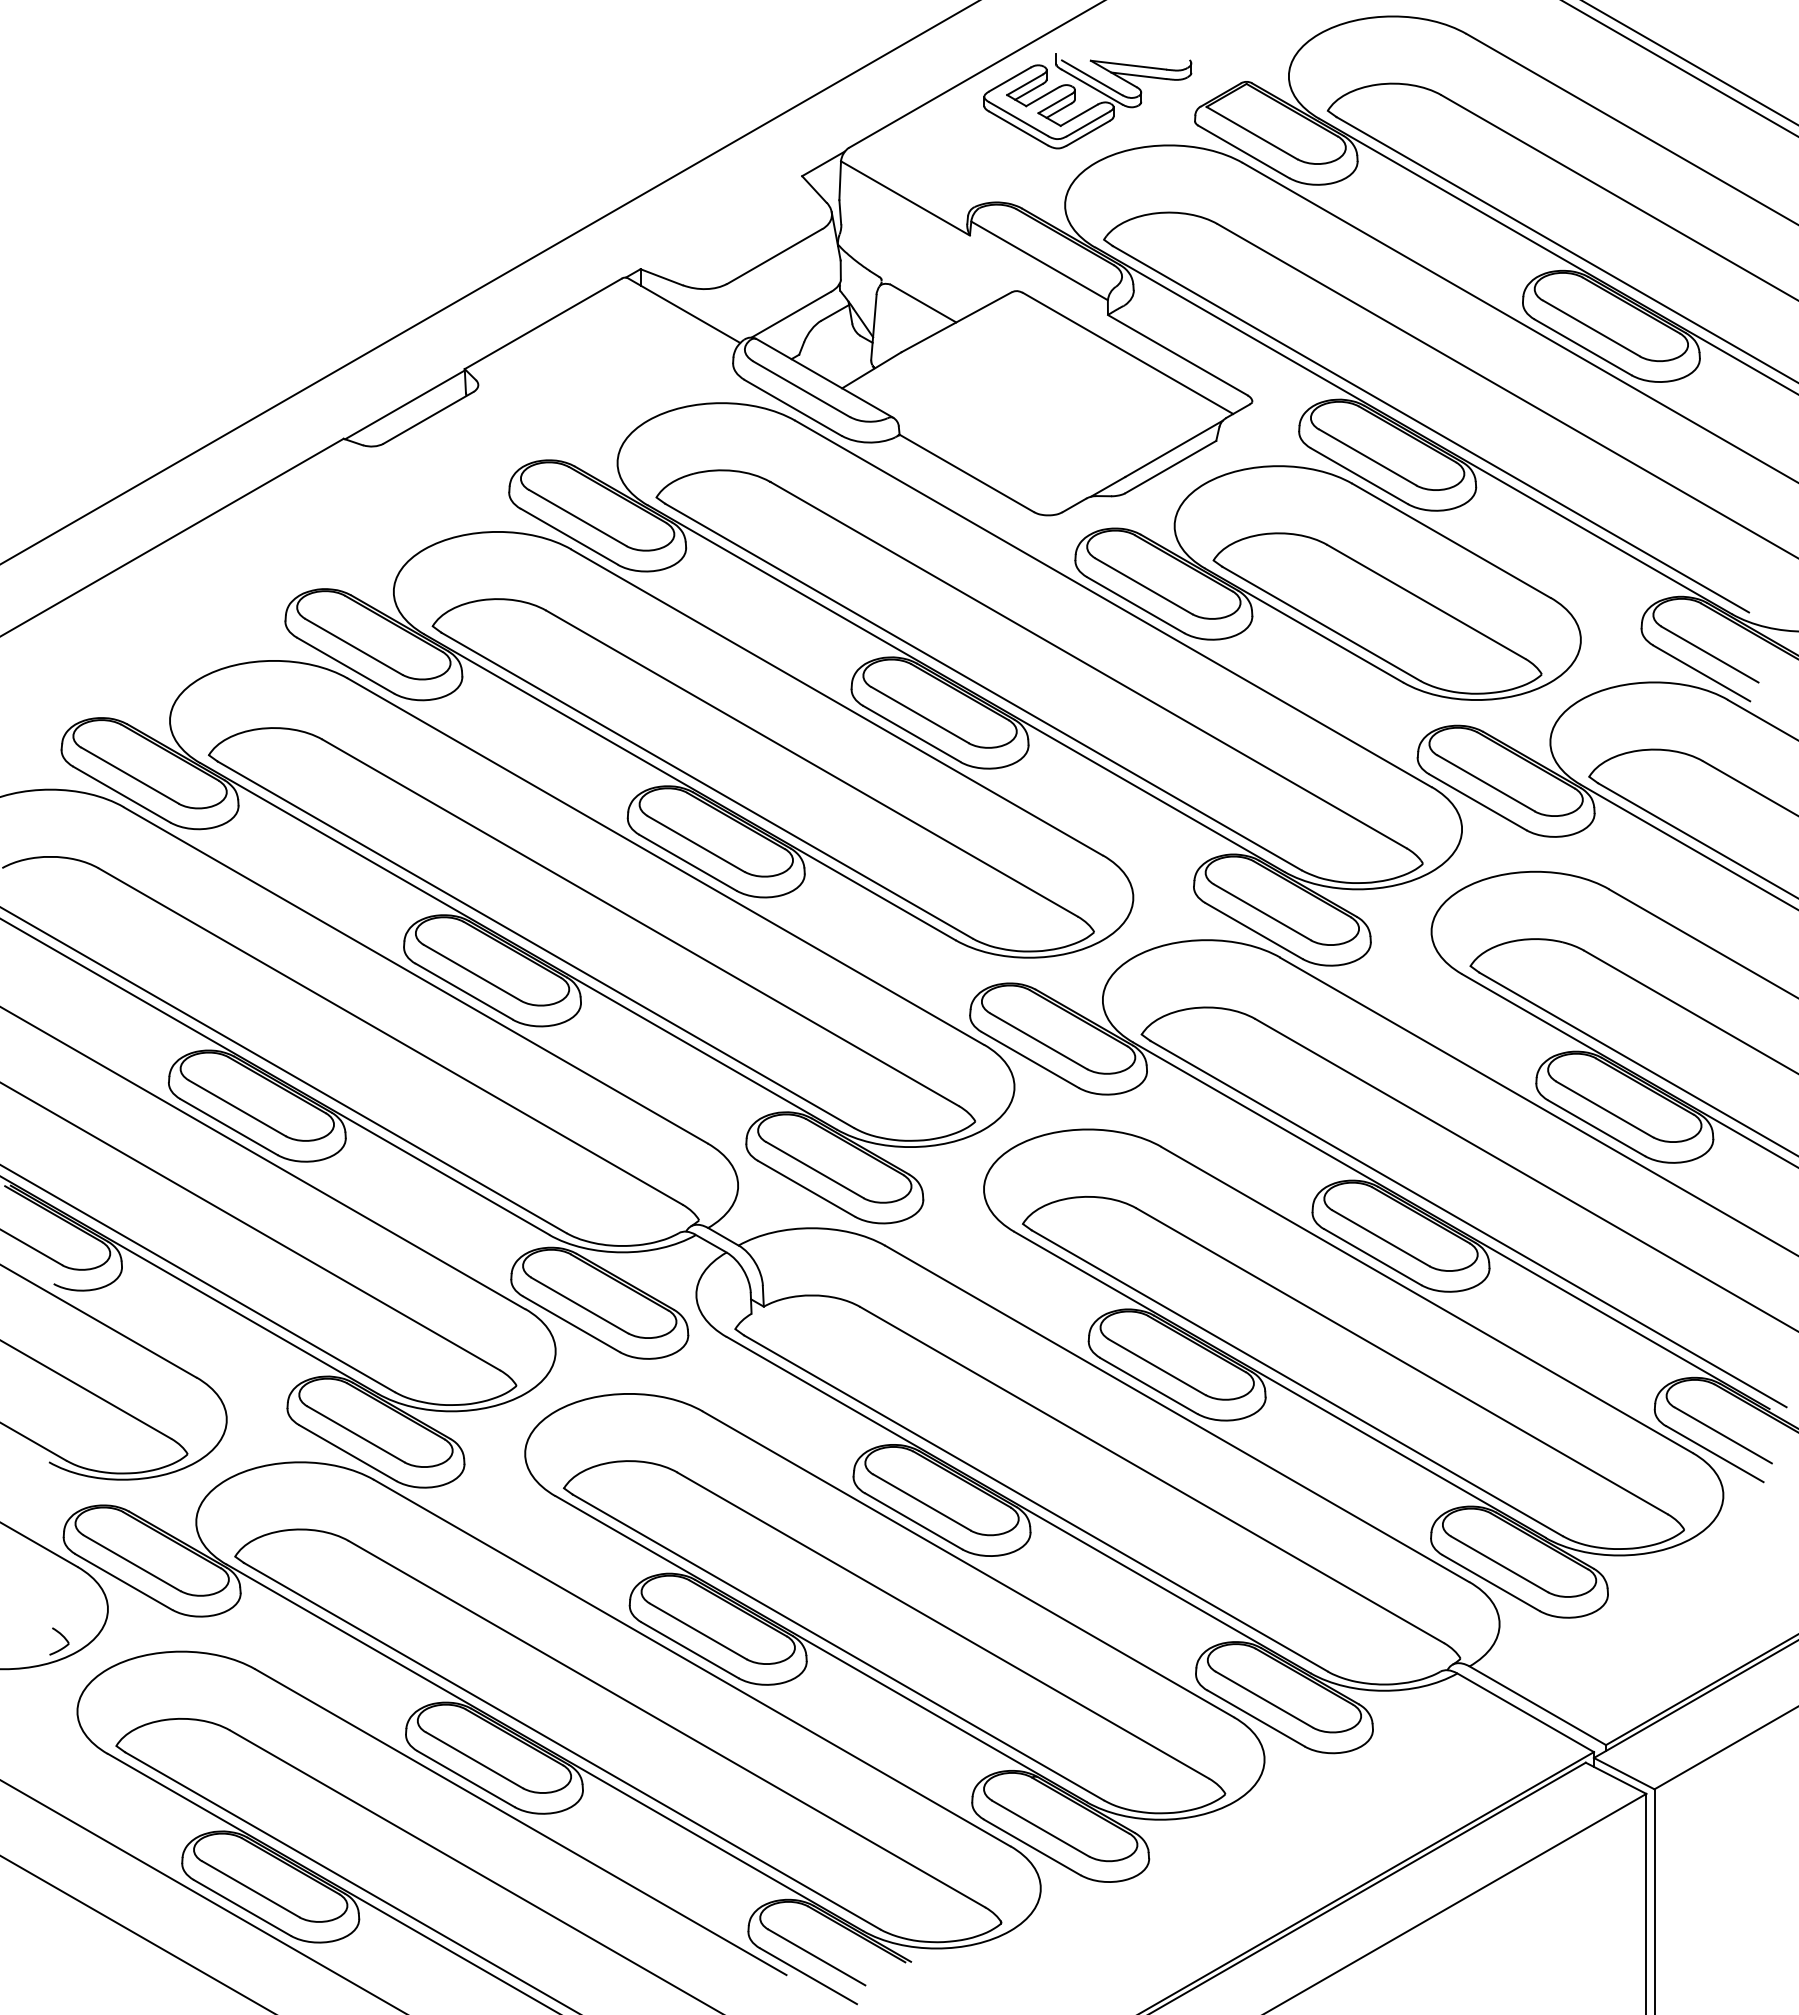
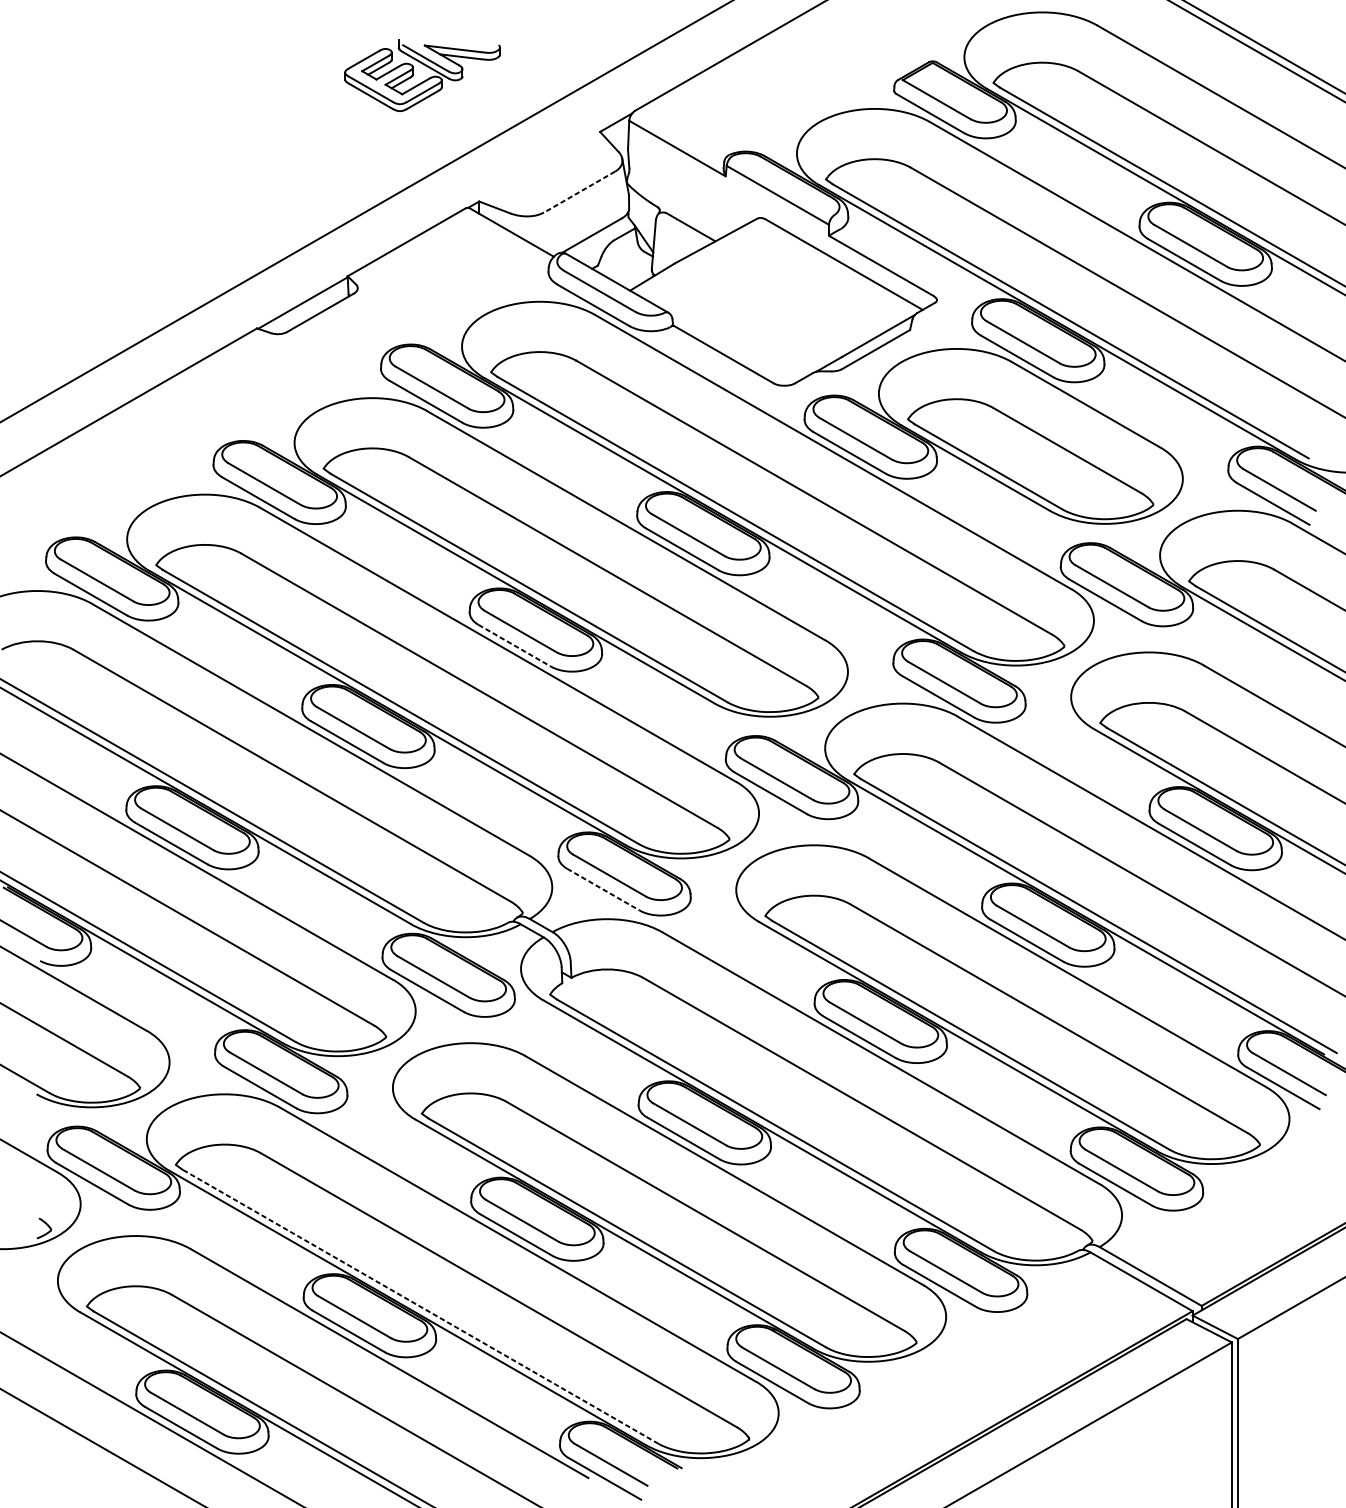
part: (1090, 107) -> (424, 80), moved
line: (774, 256) -> (579, 192), solid -> dashed
line: (688, 862) -> (515, 645), solid -> dashed
line: (806, 1188) -> (603, 889), solid -> dashed
line: (561, 1745) -> (420, 1306), solid -> dashed

